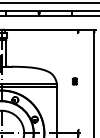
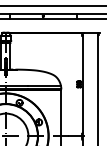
line: (78, 81) -> (82, 84), added

